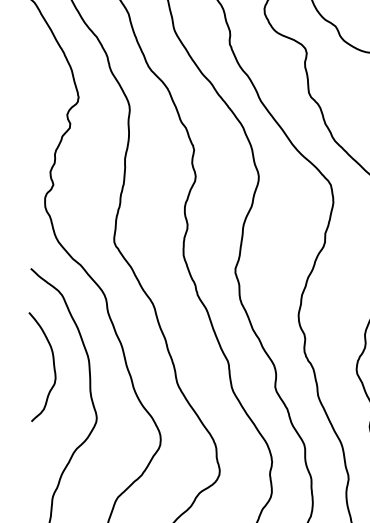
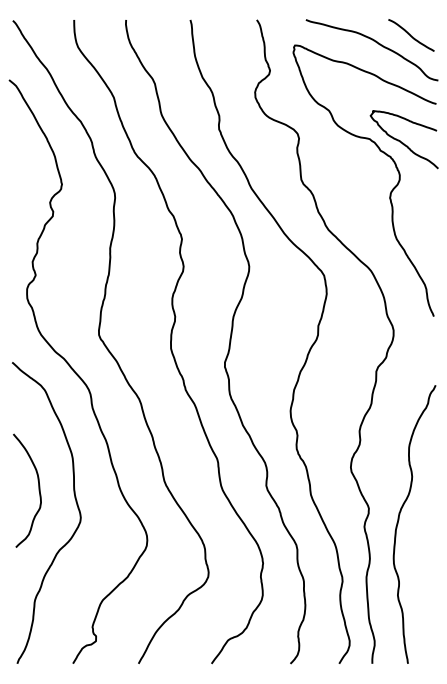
curve: (53, 366) -> (38, 490), moved

